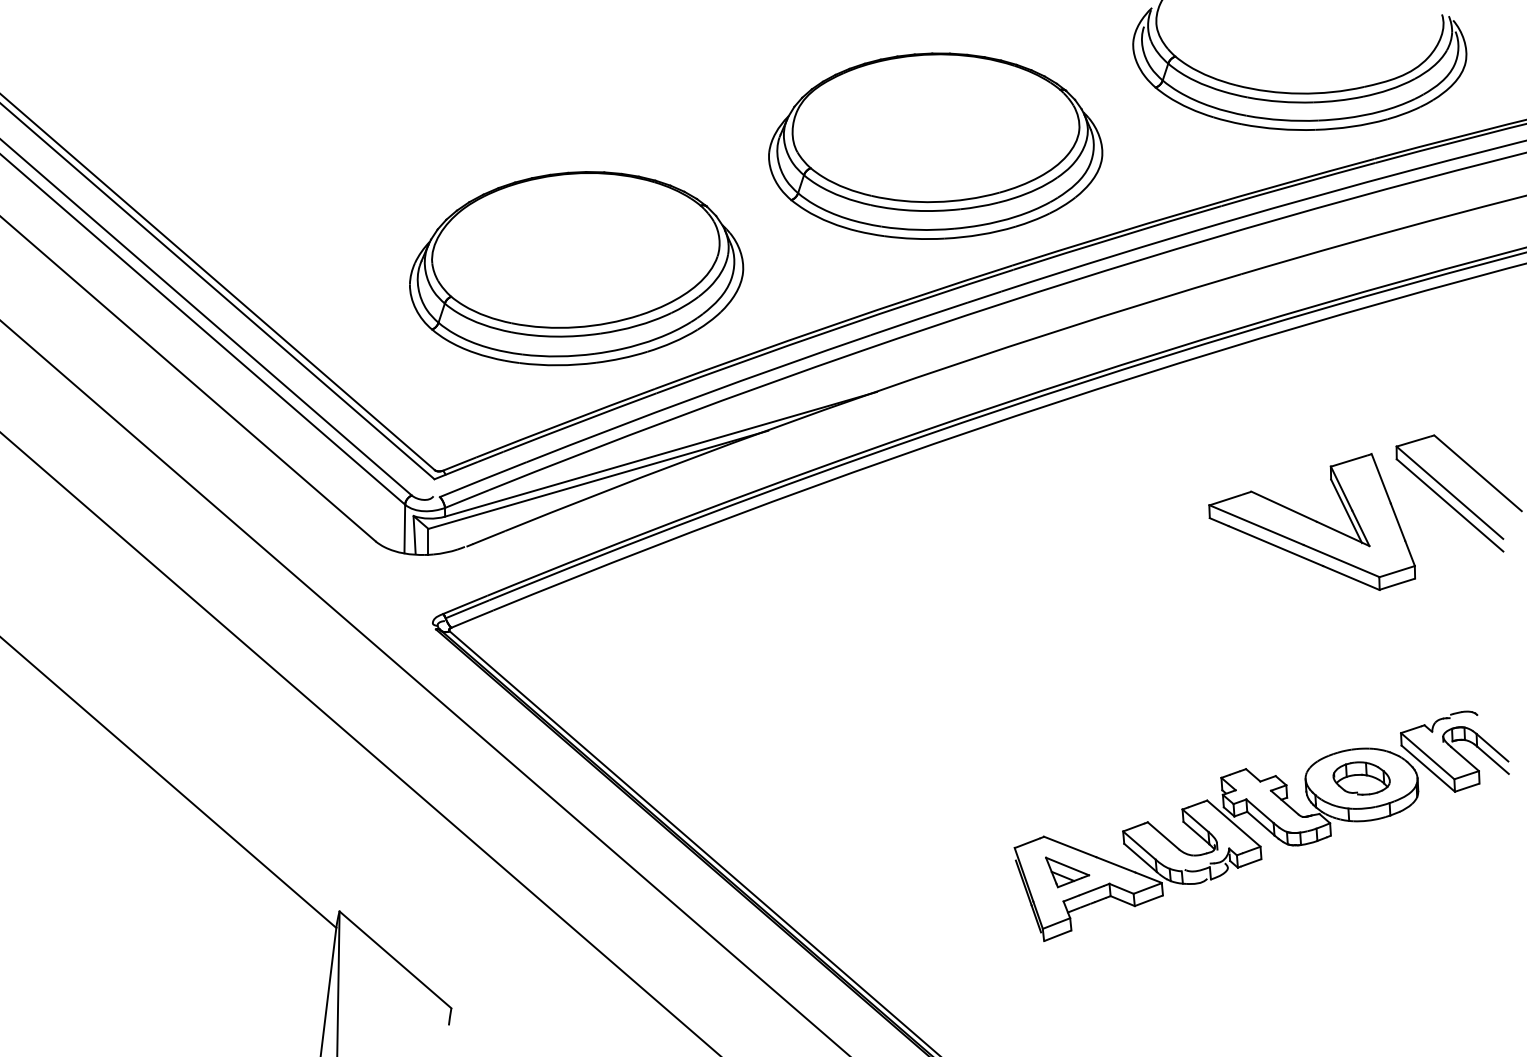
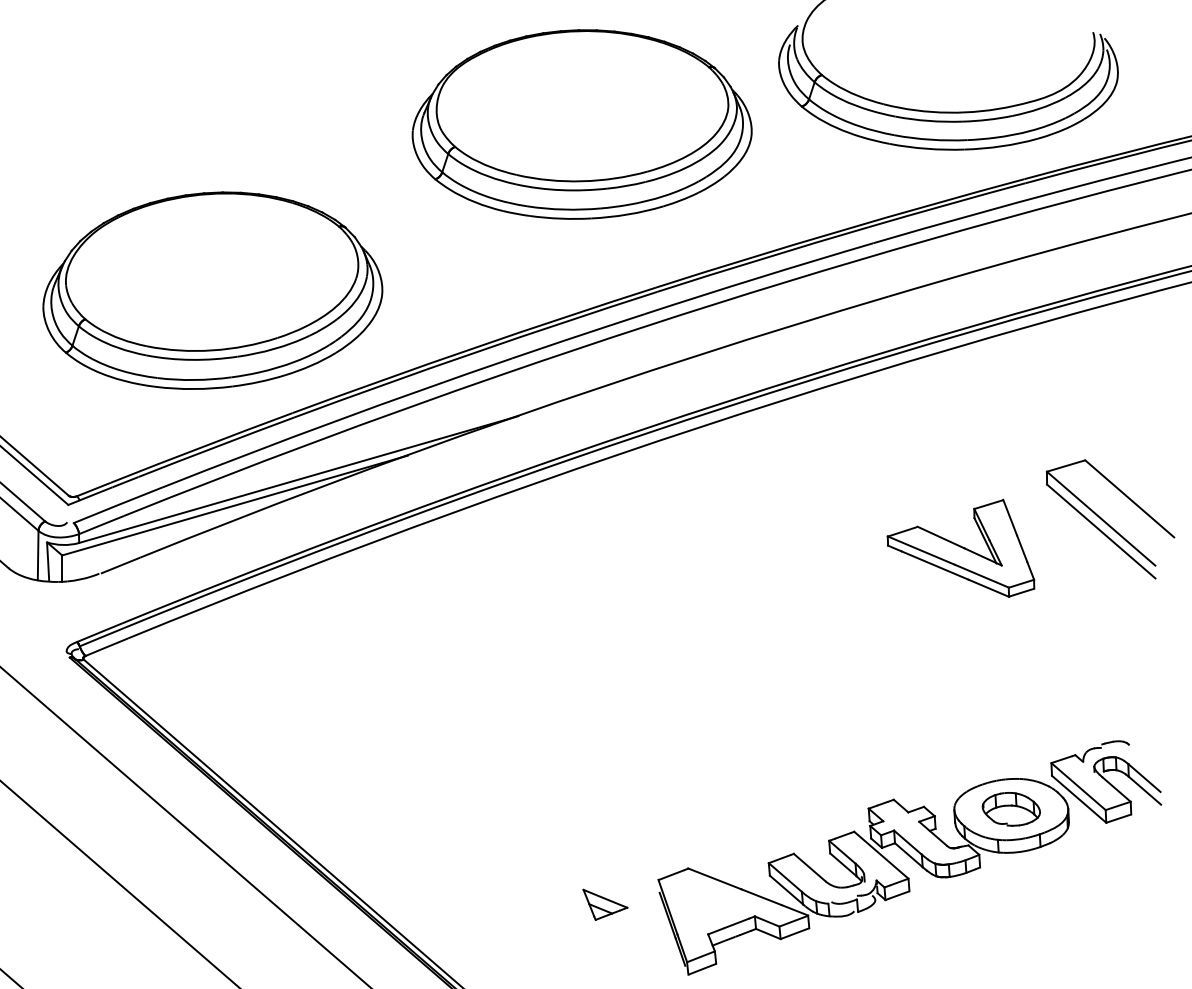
part: (935, 145) -> (581, 123), moved
part: (1311, 521) -> (960, 547), size x0.7
part: (1067, 872) -> (605, 904), moved

